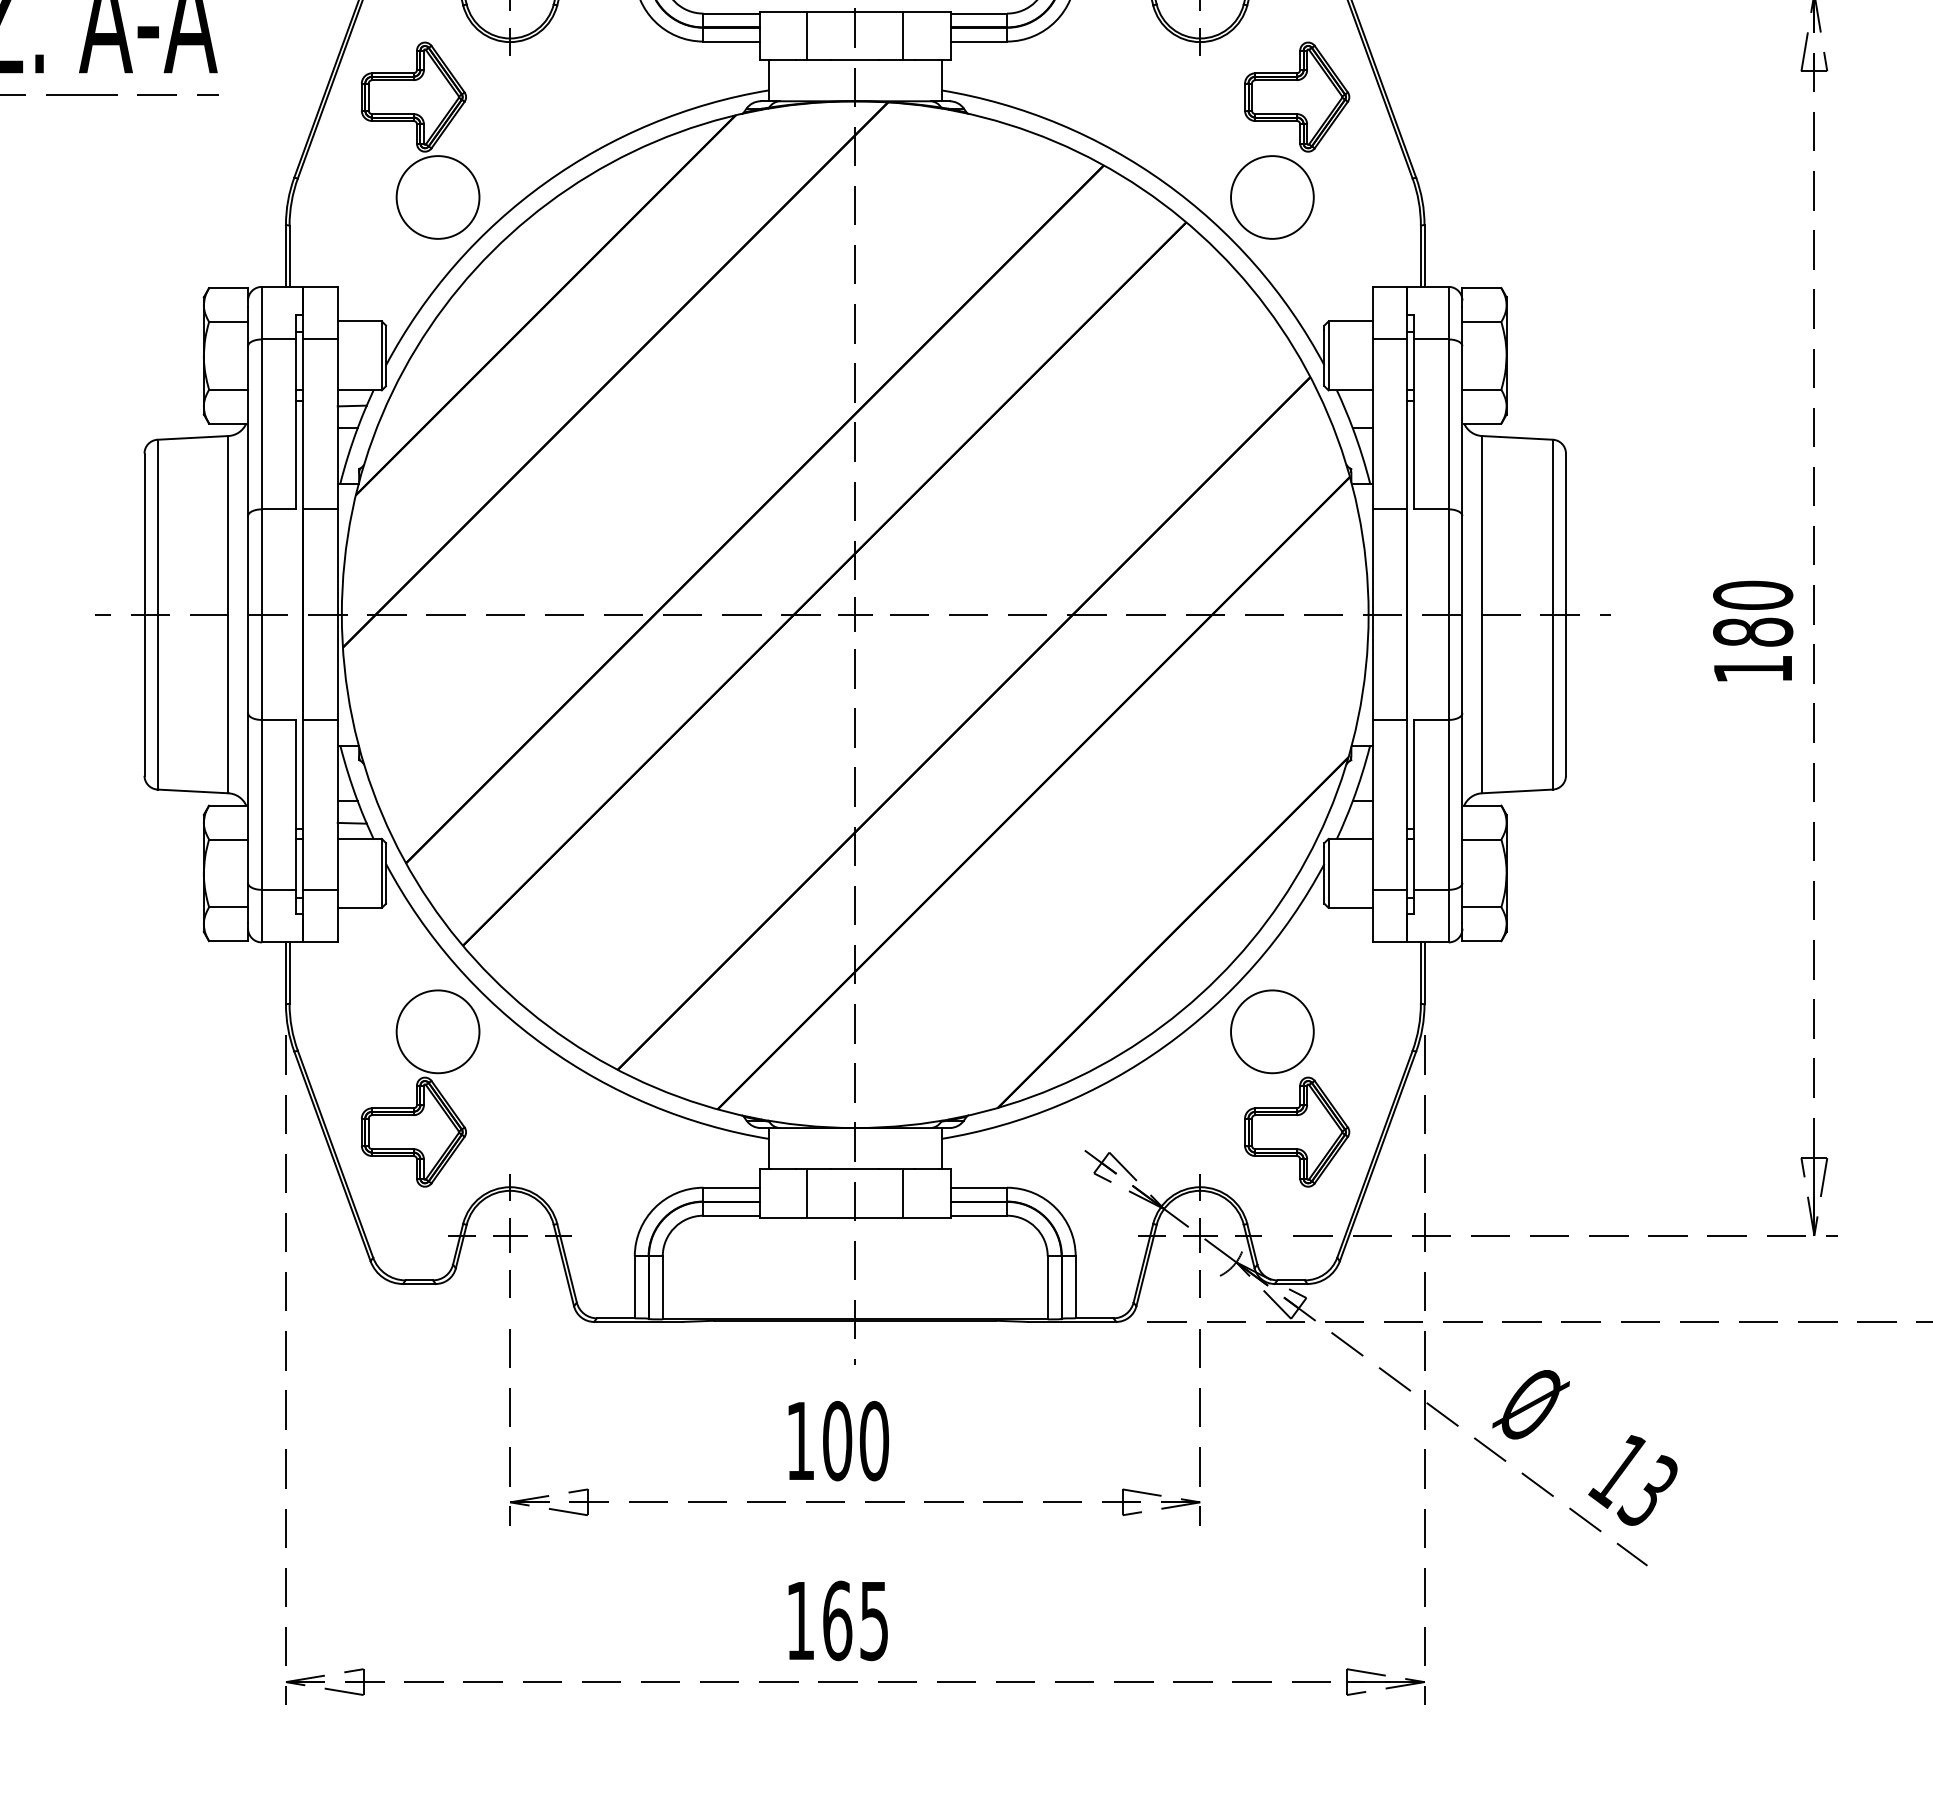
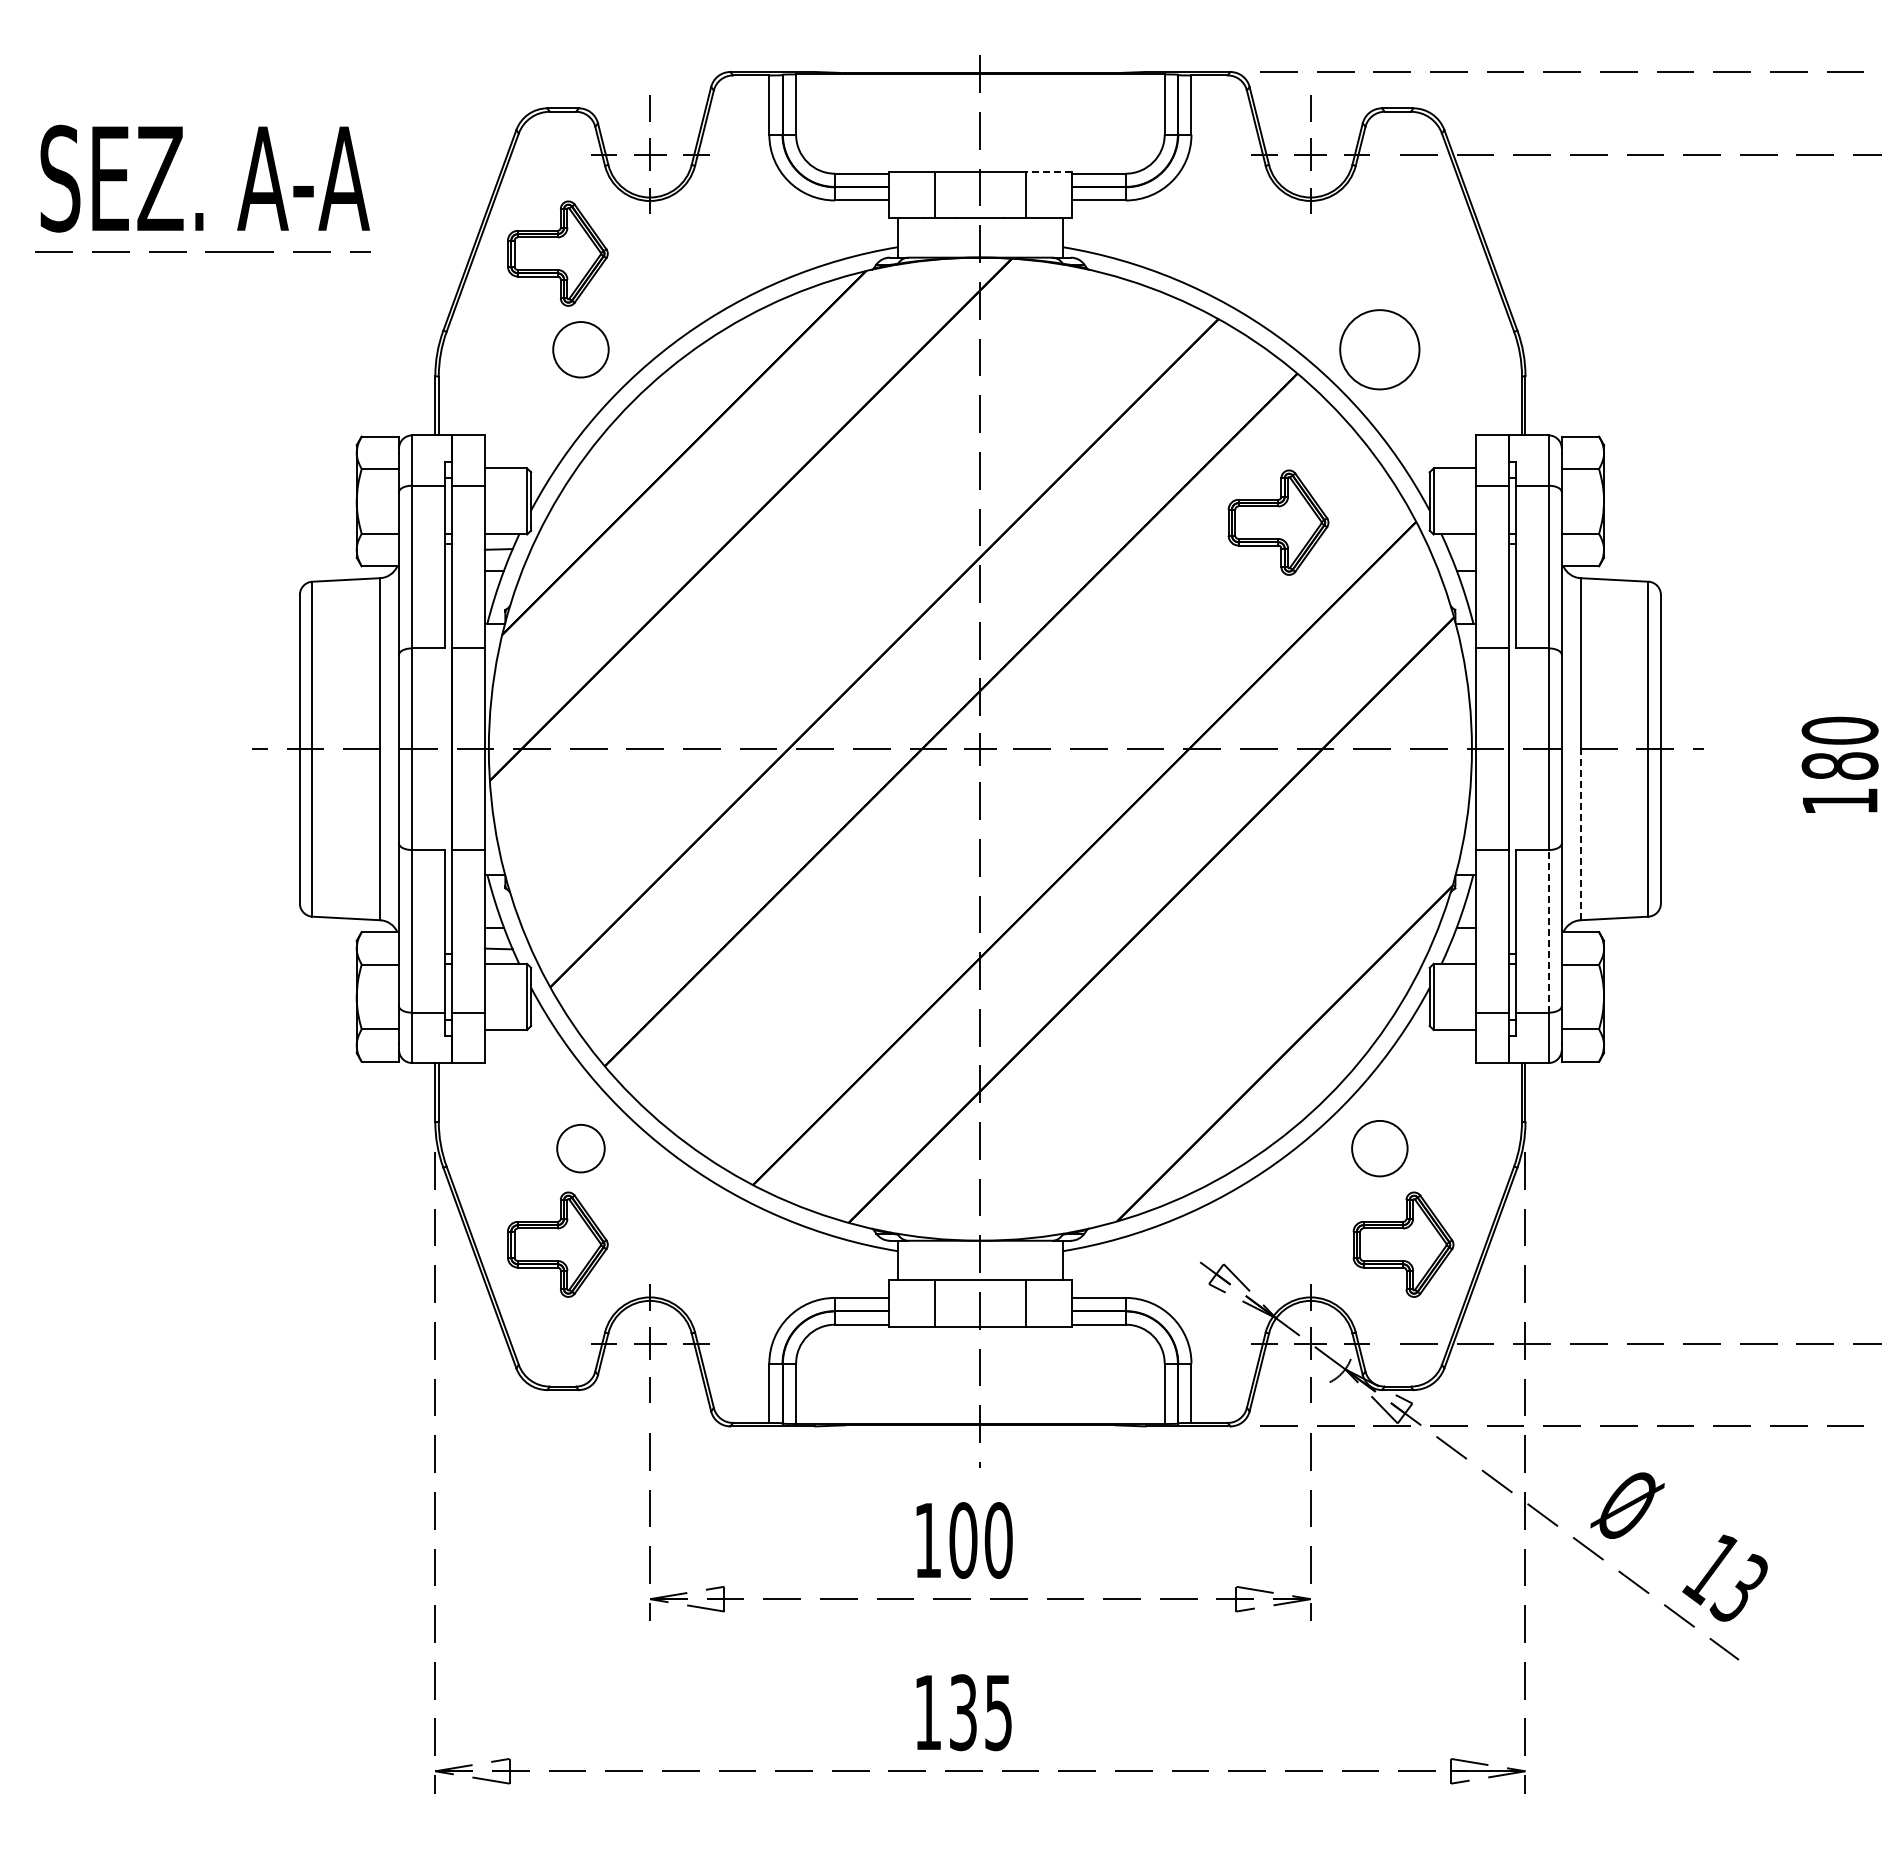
line: (927, 11) -> (1049, 171), solid -> dashed
part: (1297, 96) -> (1278, 522), moved
circle: (437, 197) -> (580, 349), size x0.7
line: (1481, 703) -> (1580, 834), solid -> dashed
line: (1448, 804) -> (1548, 930), solid -> dashed
circle: (437, 1031) -> (580, 1148), size x0.6
circle: (1272, 1031) -> (1379, 1148), size x0.7
text: (837, 1620) -> (963, 1712), 165 -> 135

